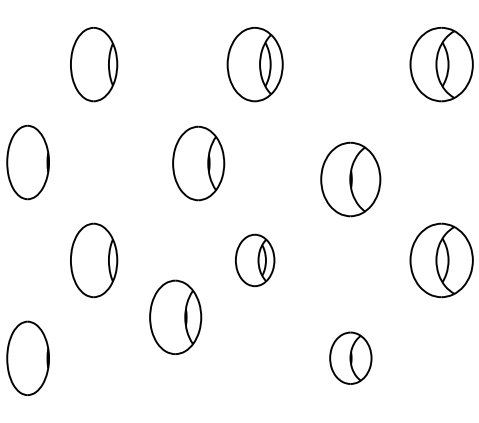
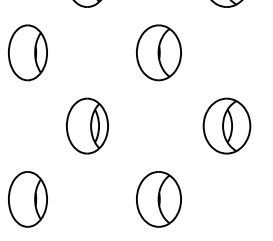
part: (198, 163) -> (27, 52), moved
part: (350, 179) -> (158, 52), moved
part: (254, 260) -> (86, 126), size x1.43
part: (175, 316) -> (27, 198), moved
part: (350, 357) -> (158, 198), size x1.43

